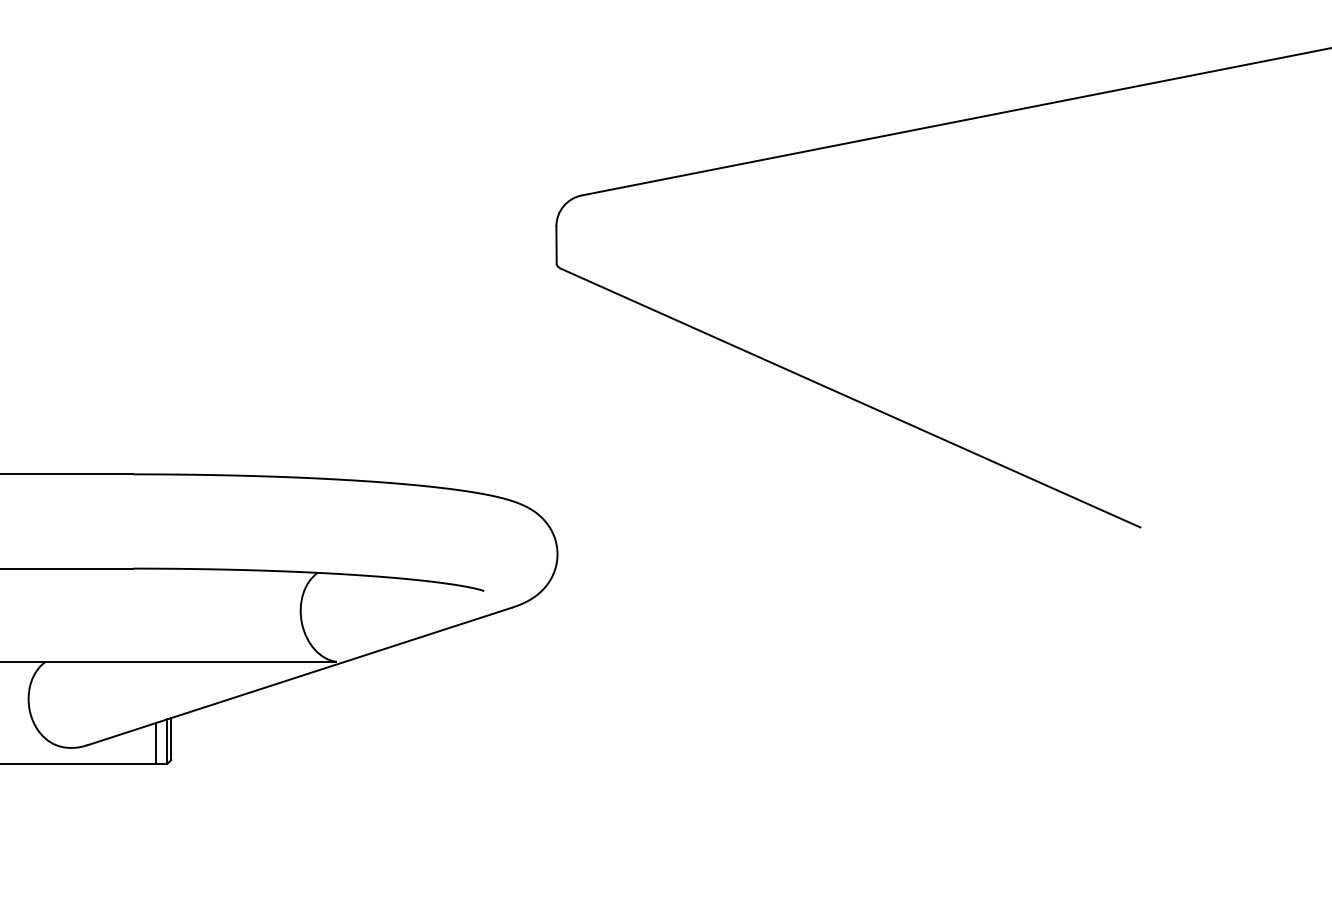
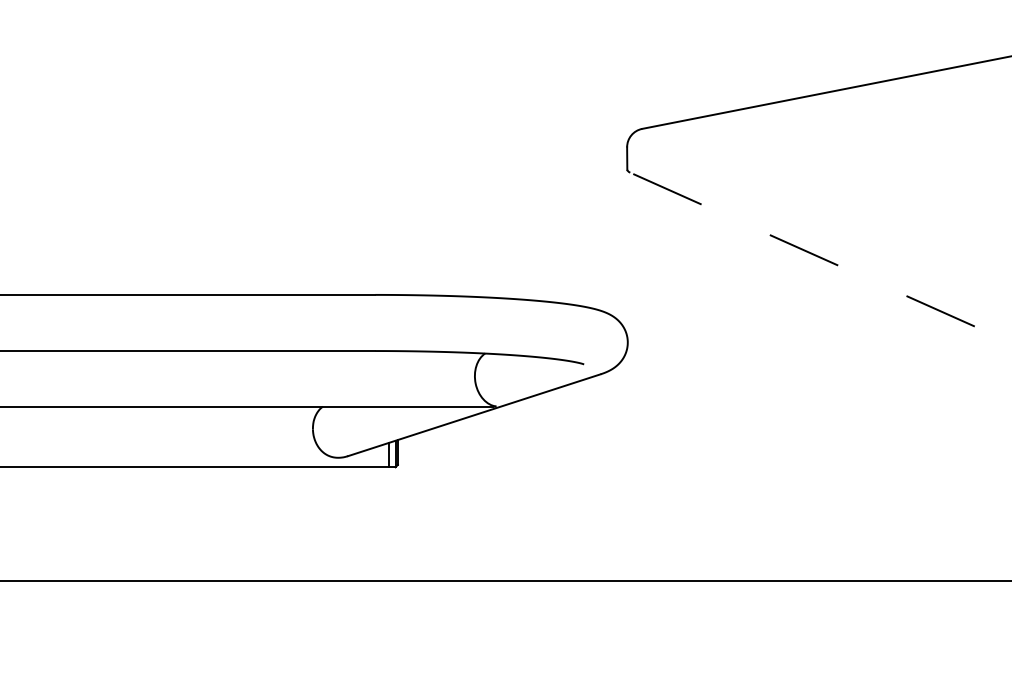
line: (850, 398) -> (802, 249), solid -> dashed

